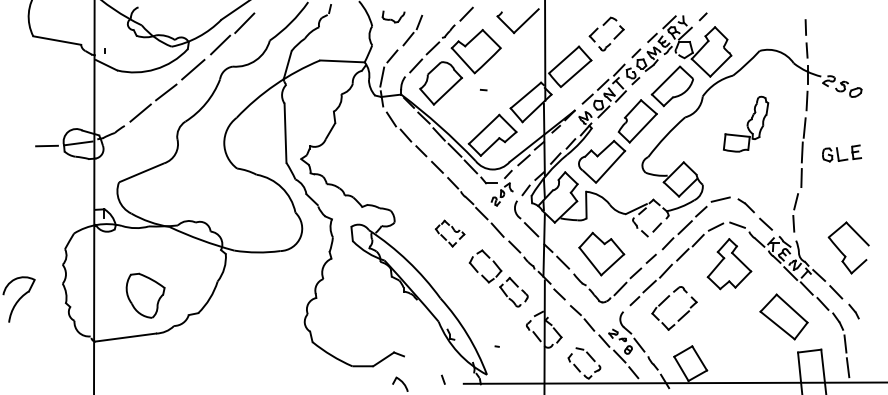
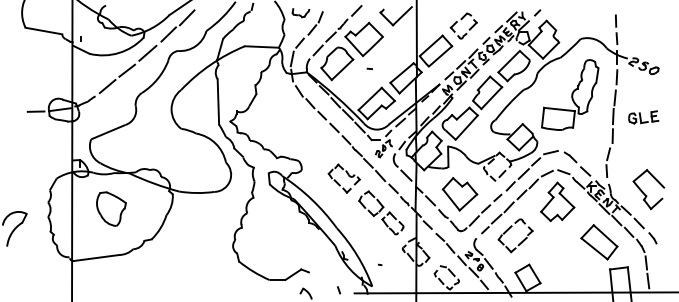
part: (746, 123) -> (570, 94), size x1.67
part: (449, 233) -> (343, 178), size x1.43
part: (145, 294) -> (111, 208), moved

